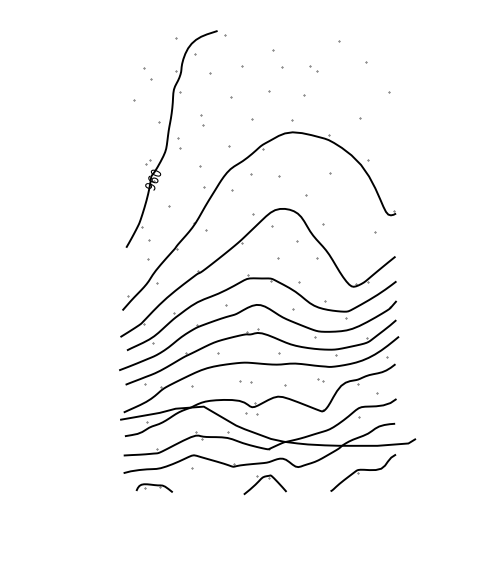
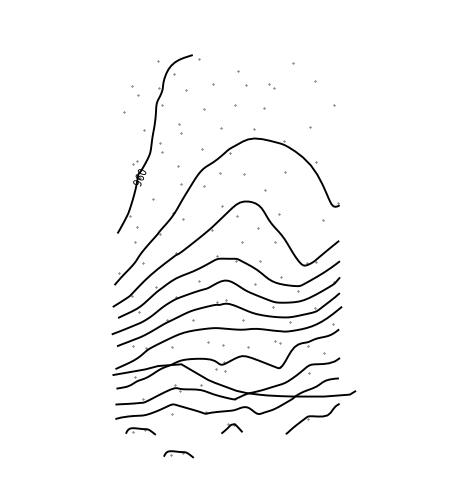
part: (245, 381) -> (215, 343), size x1.6
part: (264, 484) -> (231, 428), size x0.6
part: (200, 516) -> (178, 454), added

